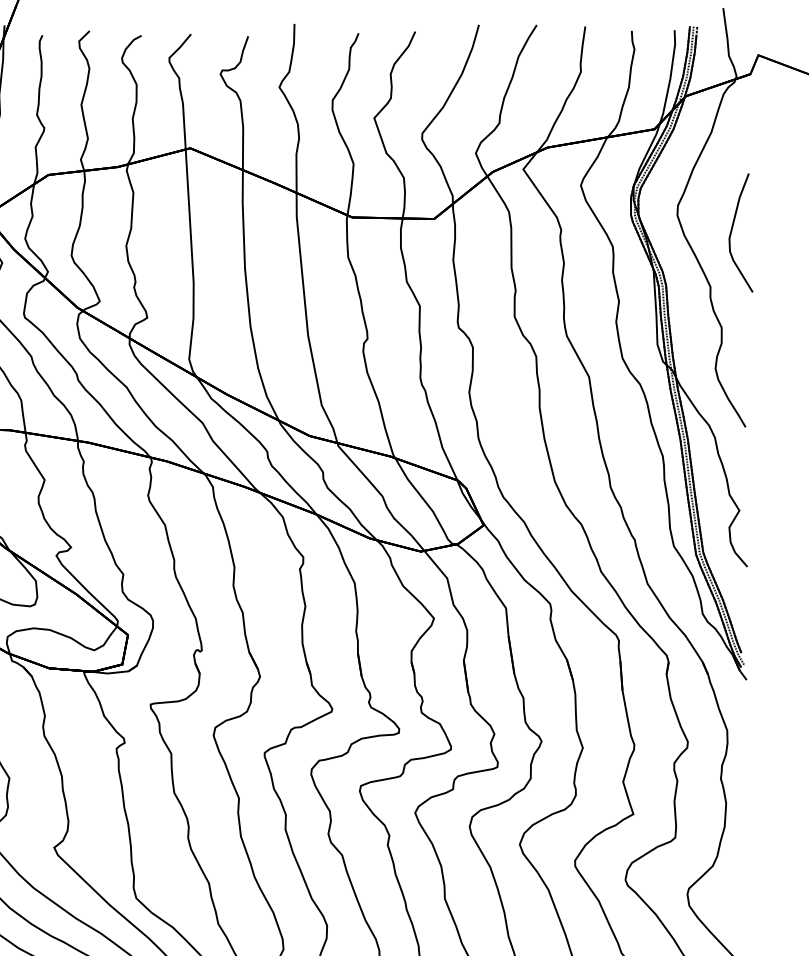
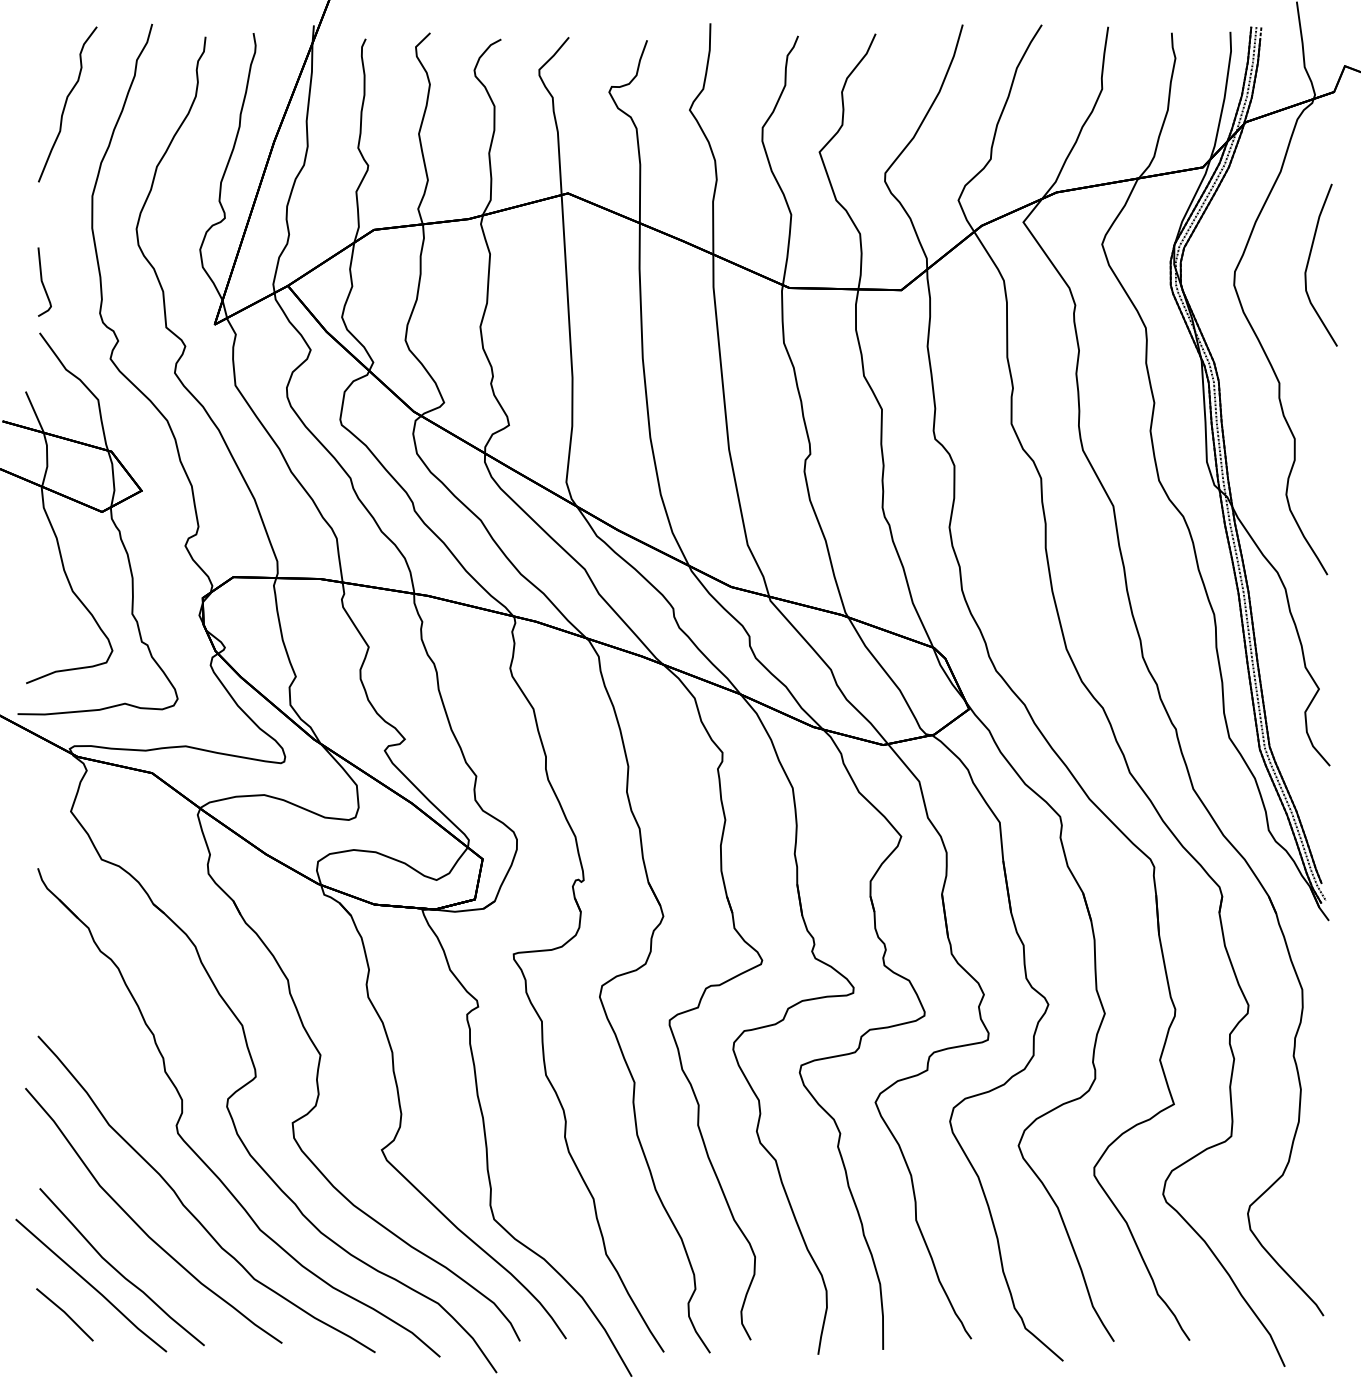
part: (732, 230) -> (1309, 261), moved

